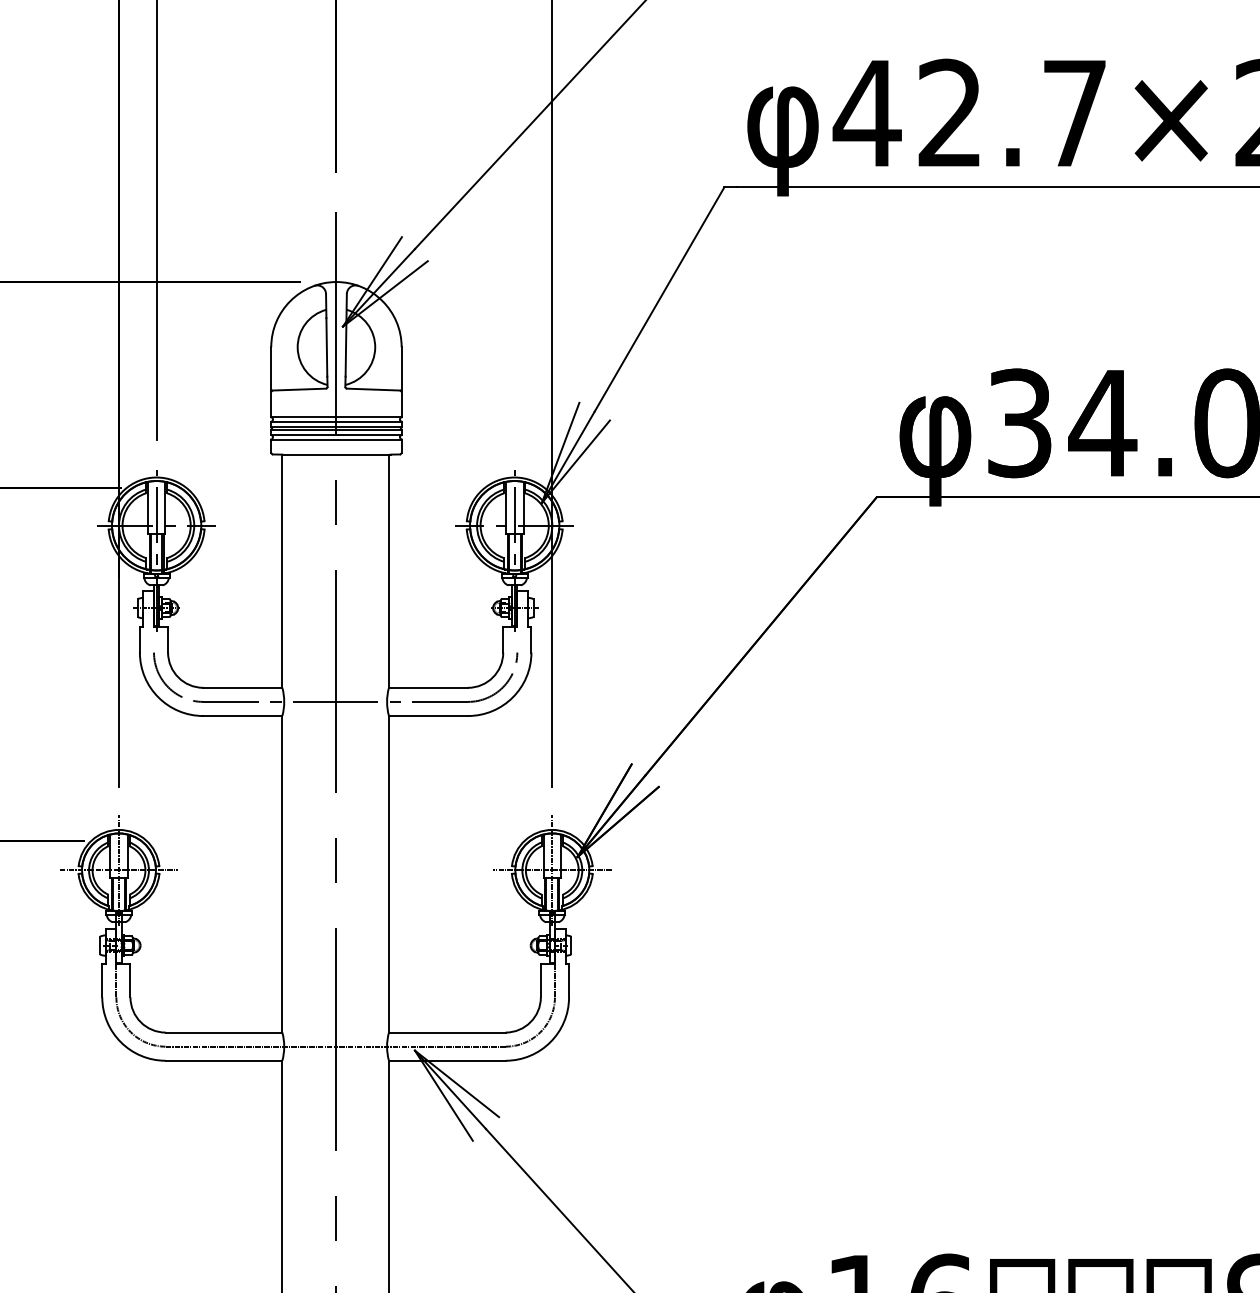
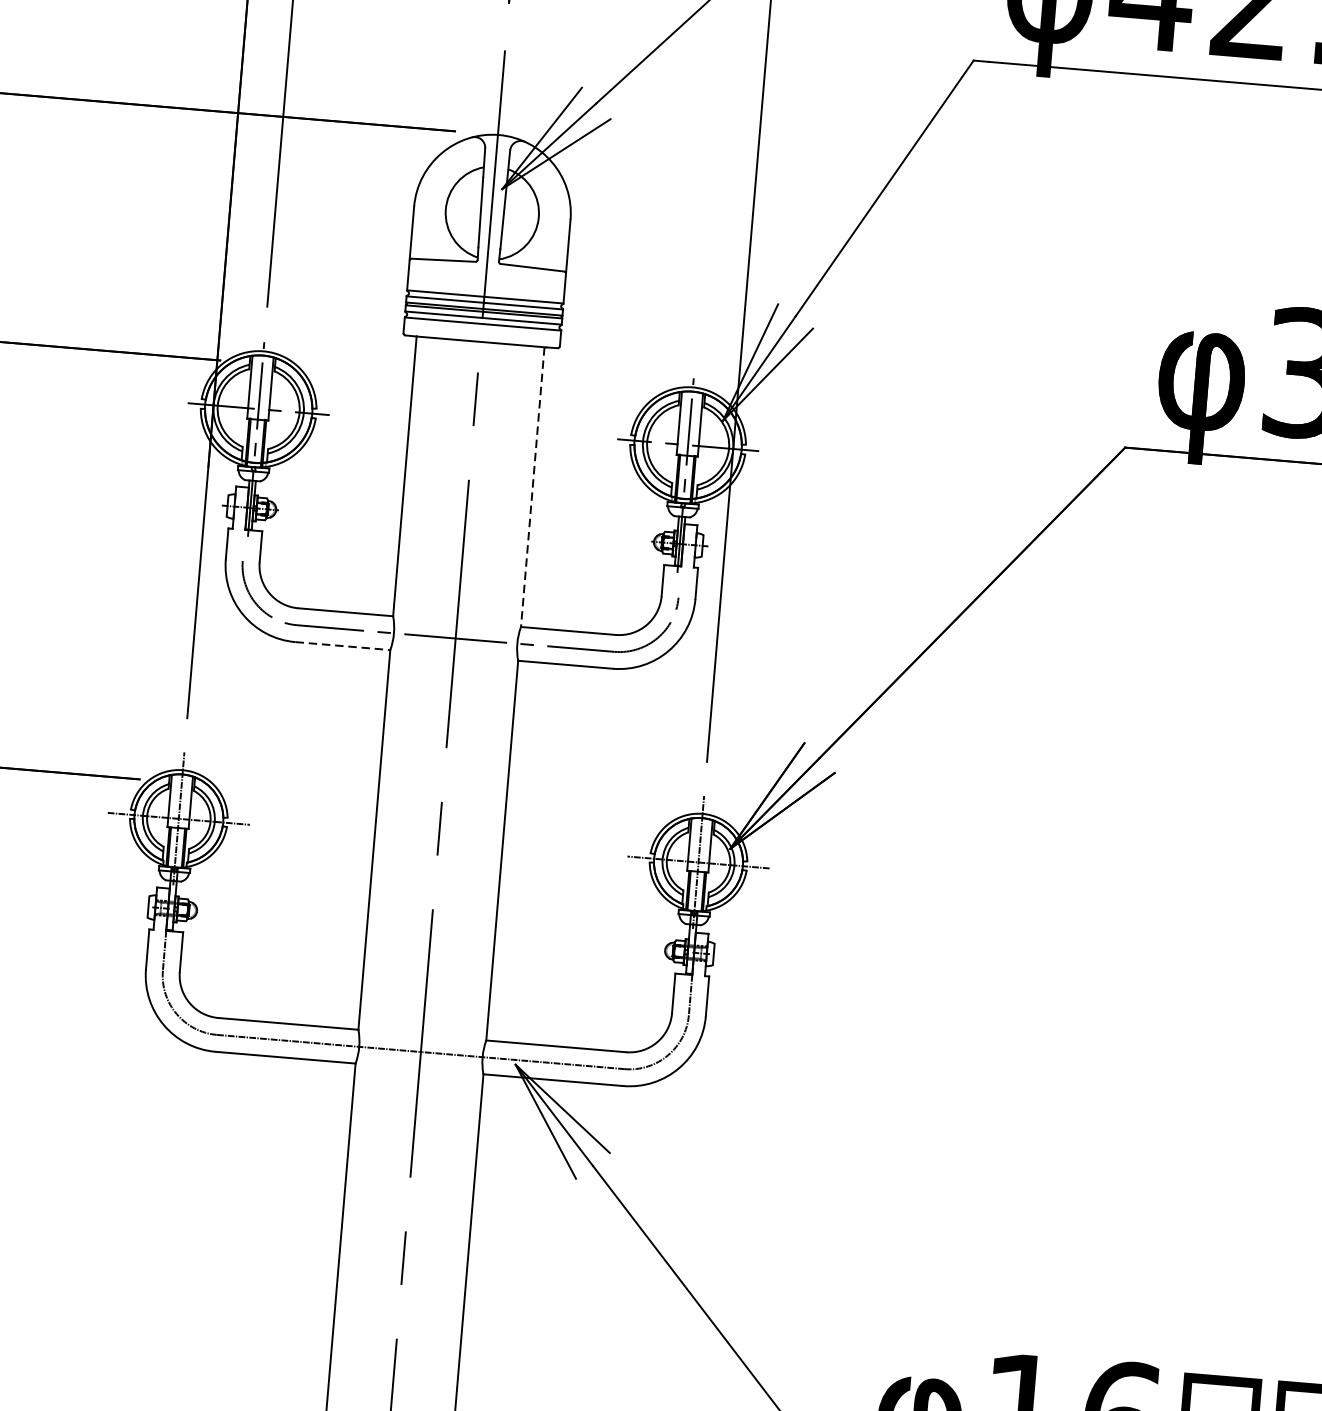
line: (388, 571) -> (532, 487), solid -> dashed
line: (242, 716) -> (342, 646), solid -> dashed

